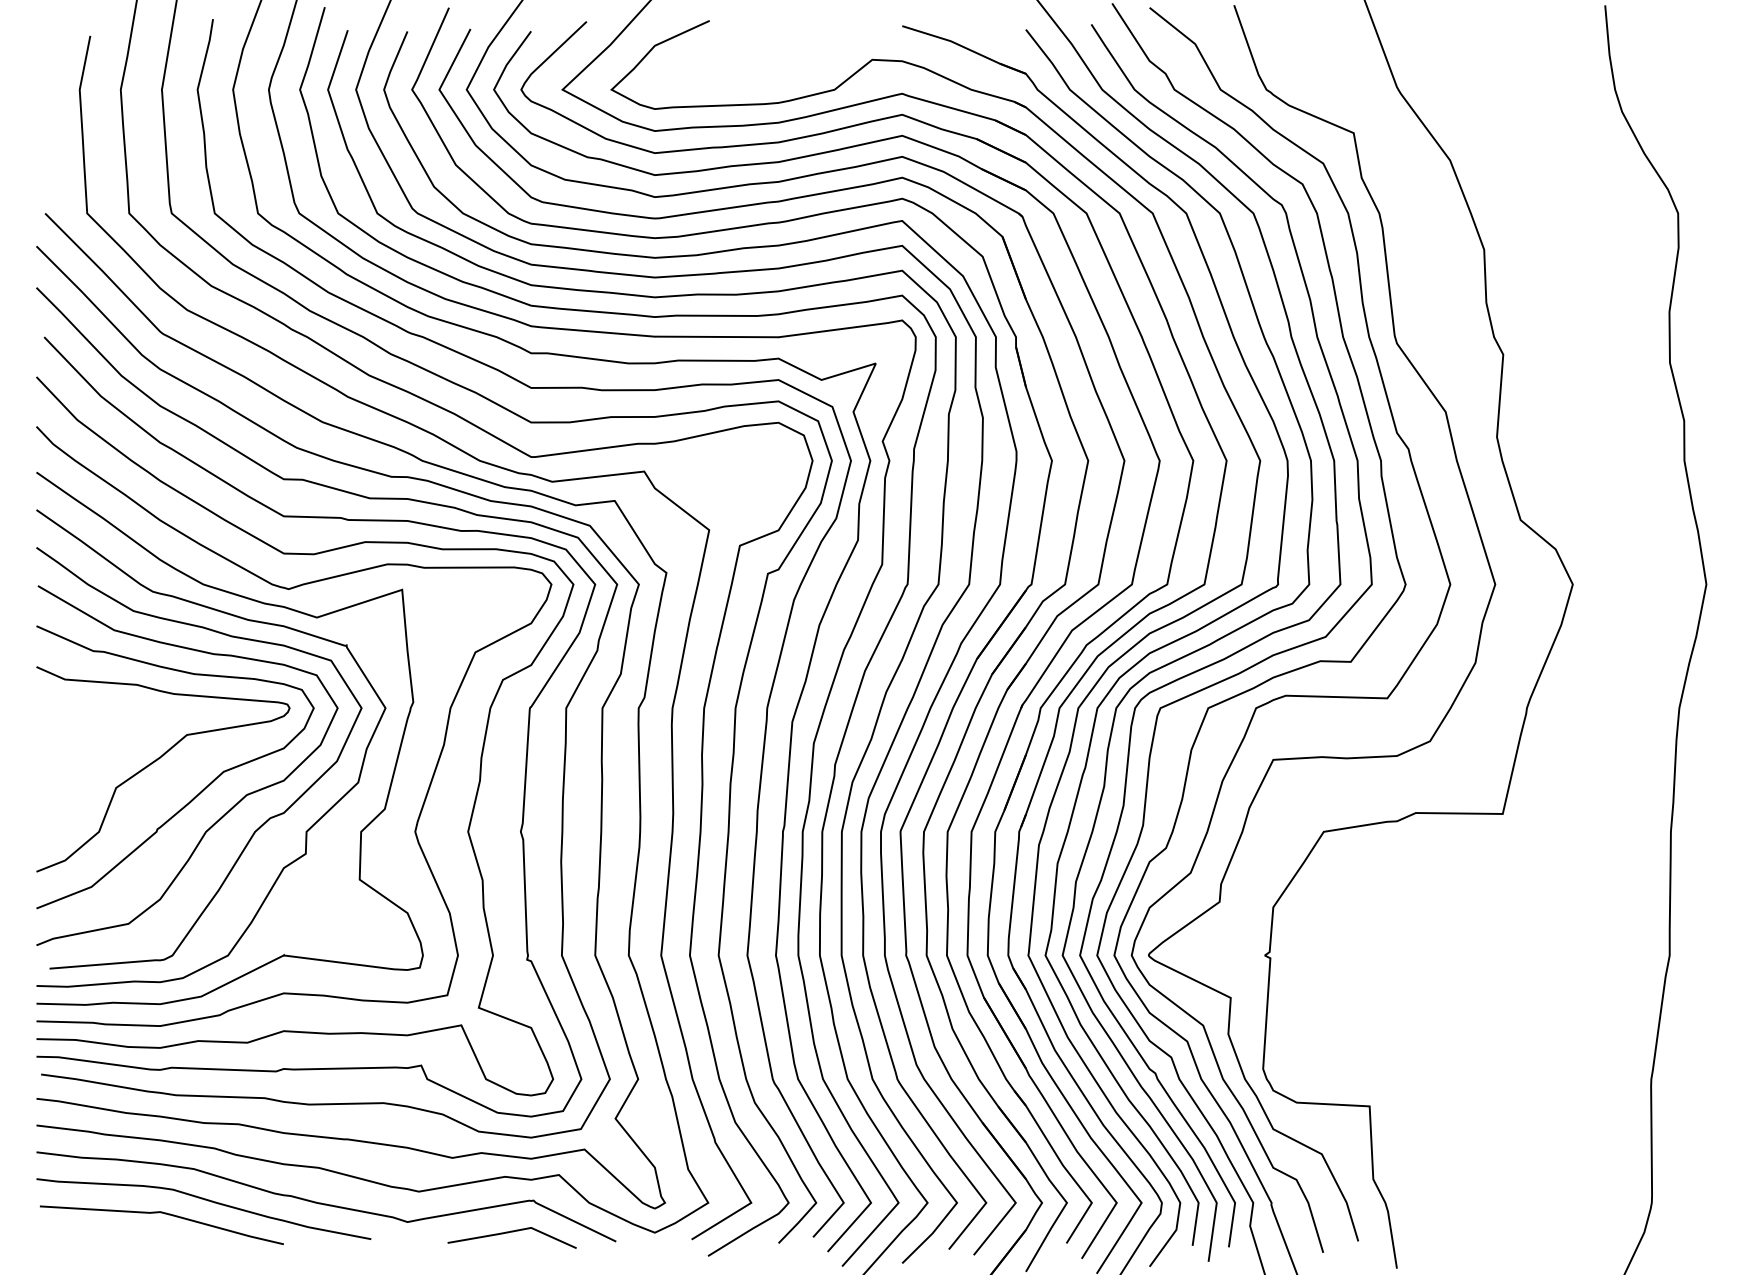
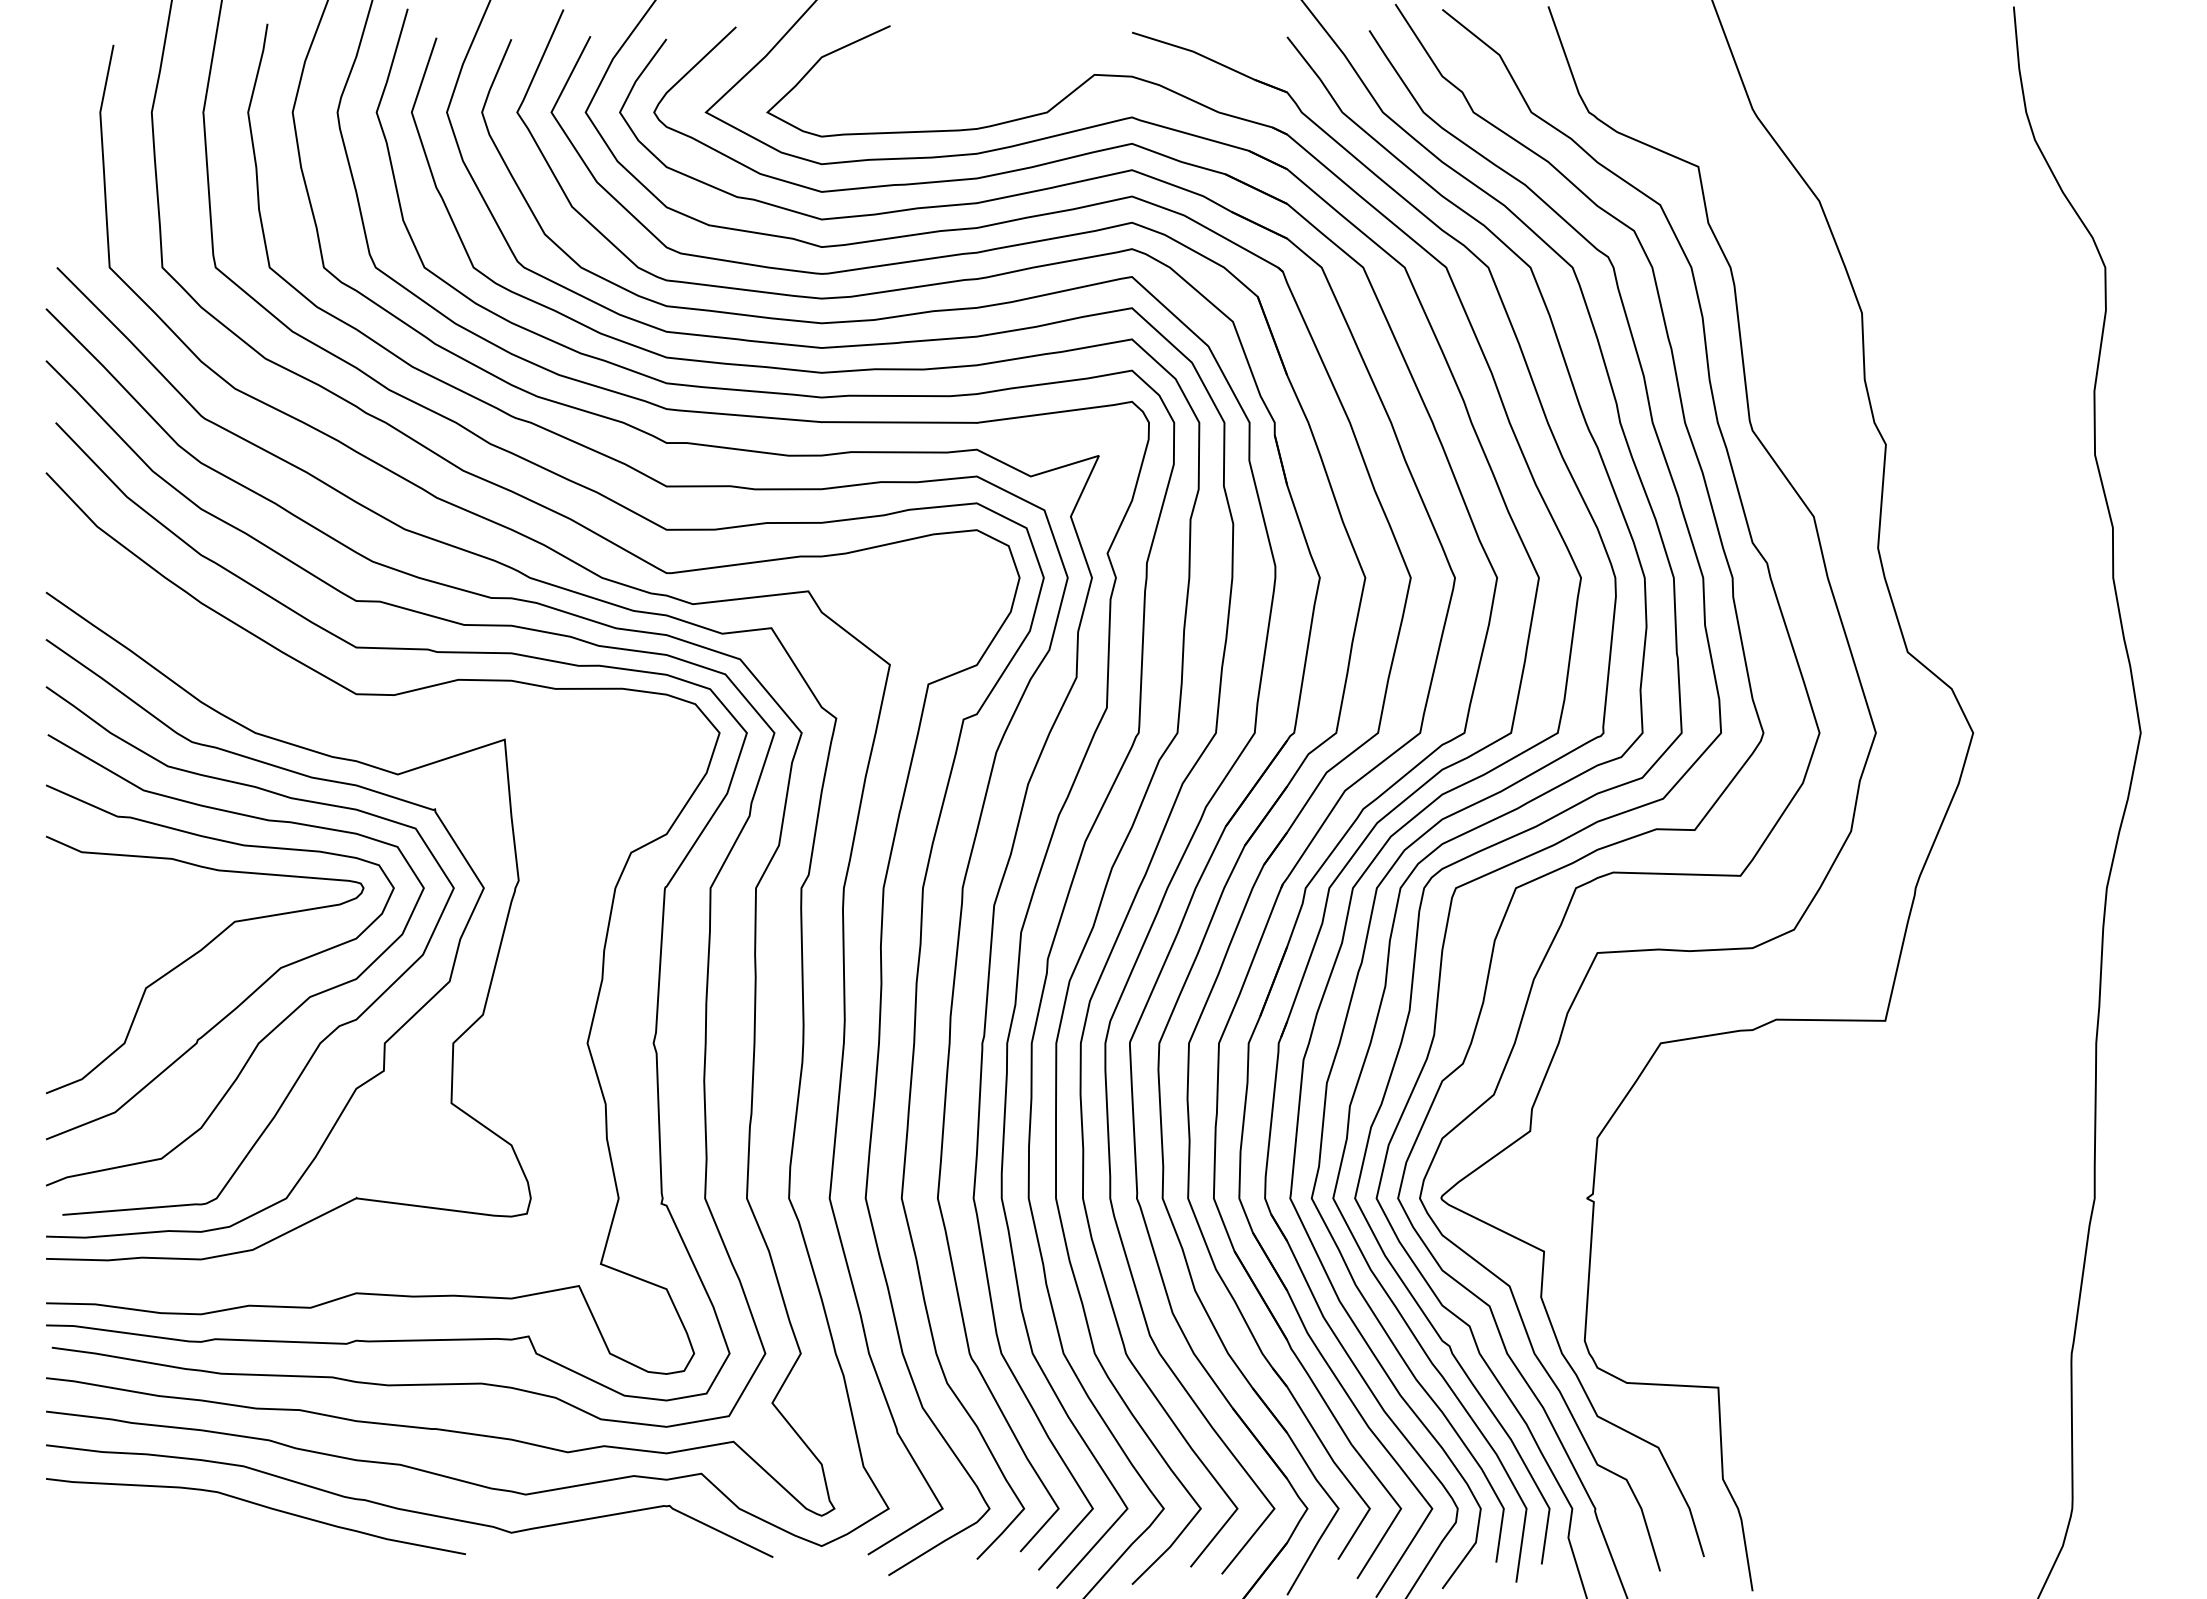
curve: (290, 589) -> (364, 739), removed
curve: (163, 1213) -> (205, 1522), removed
line: (509, 1233) -> (639, 1546), removed

